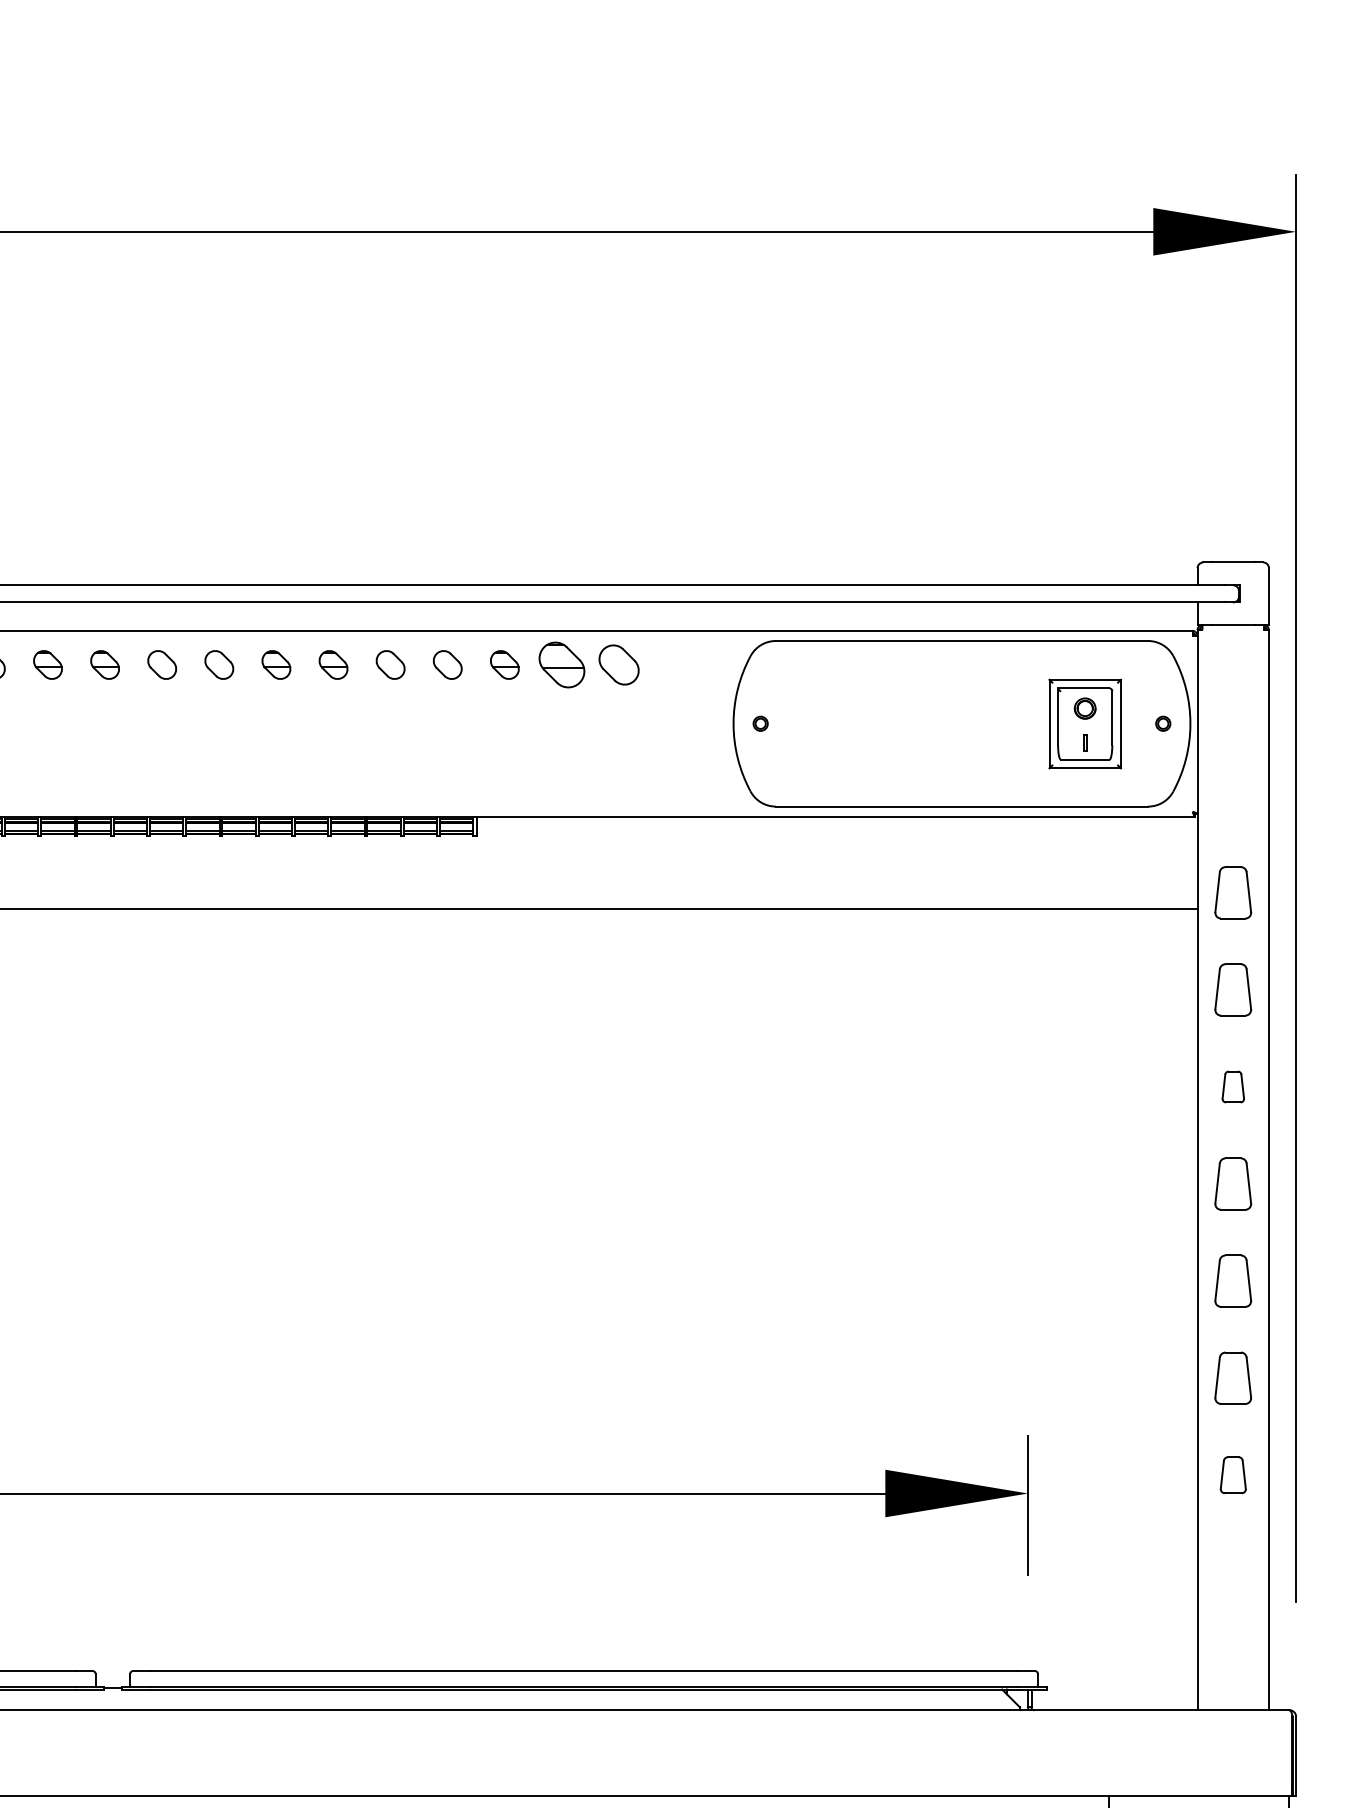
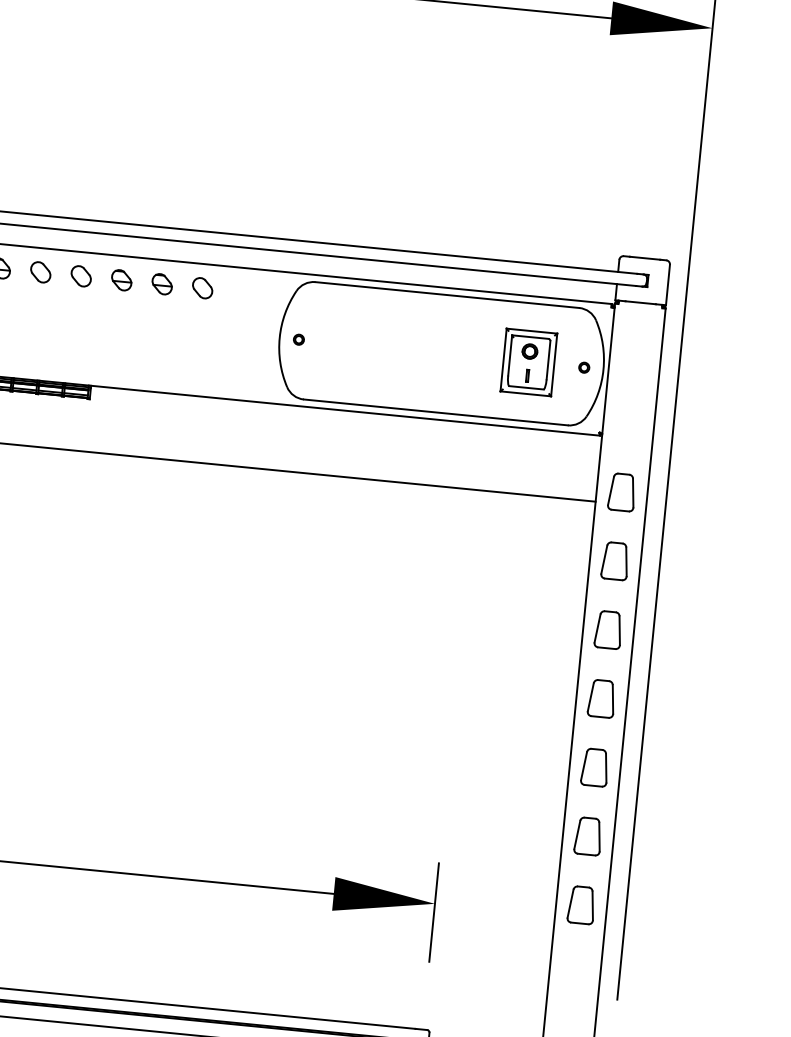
part: (561, 664) -> (161, 283), size x0.62
part: (618, 664) -> (202, 287), size x0.71
part: (1233, 1086) -> (608, 629), size x1.67
part: (1233, 1474) -> (581, 904), size x1.43

